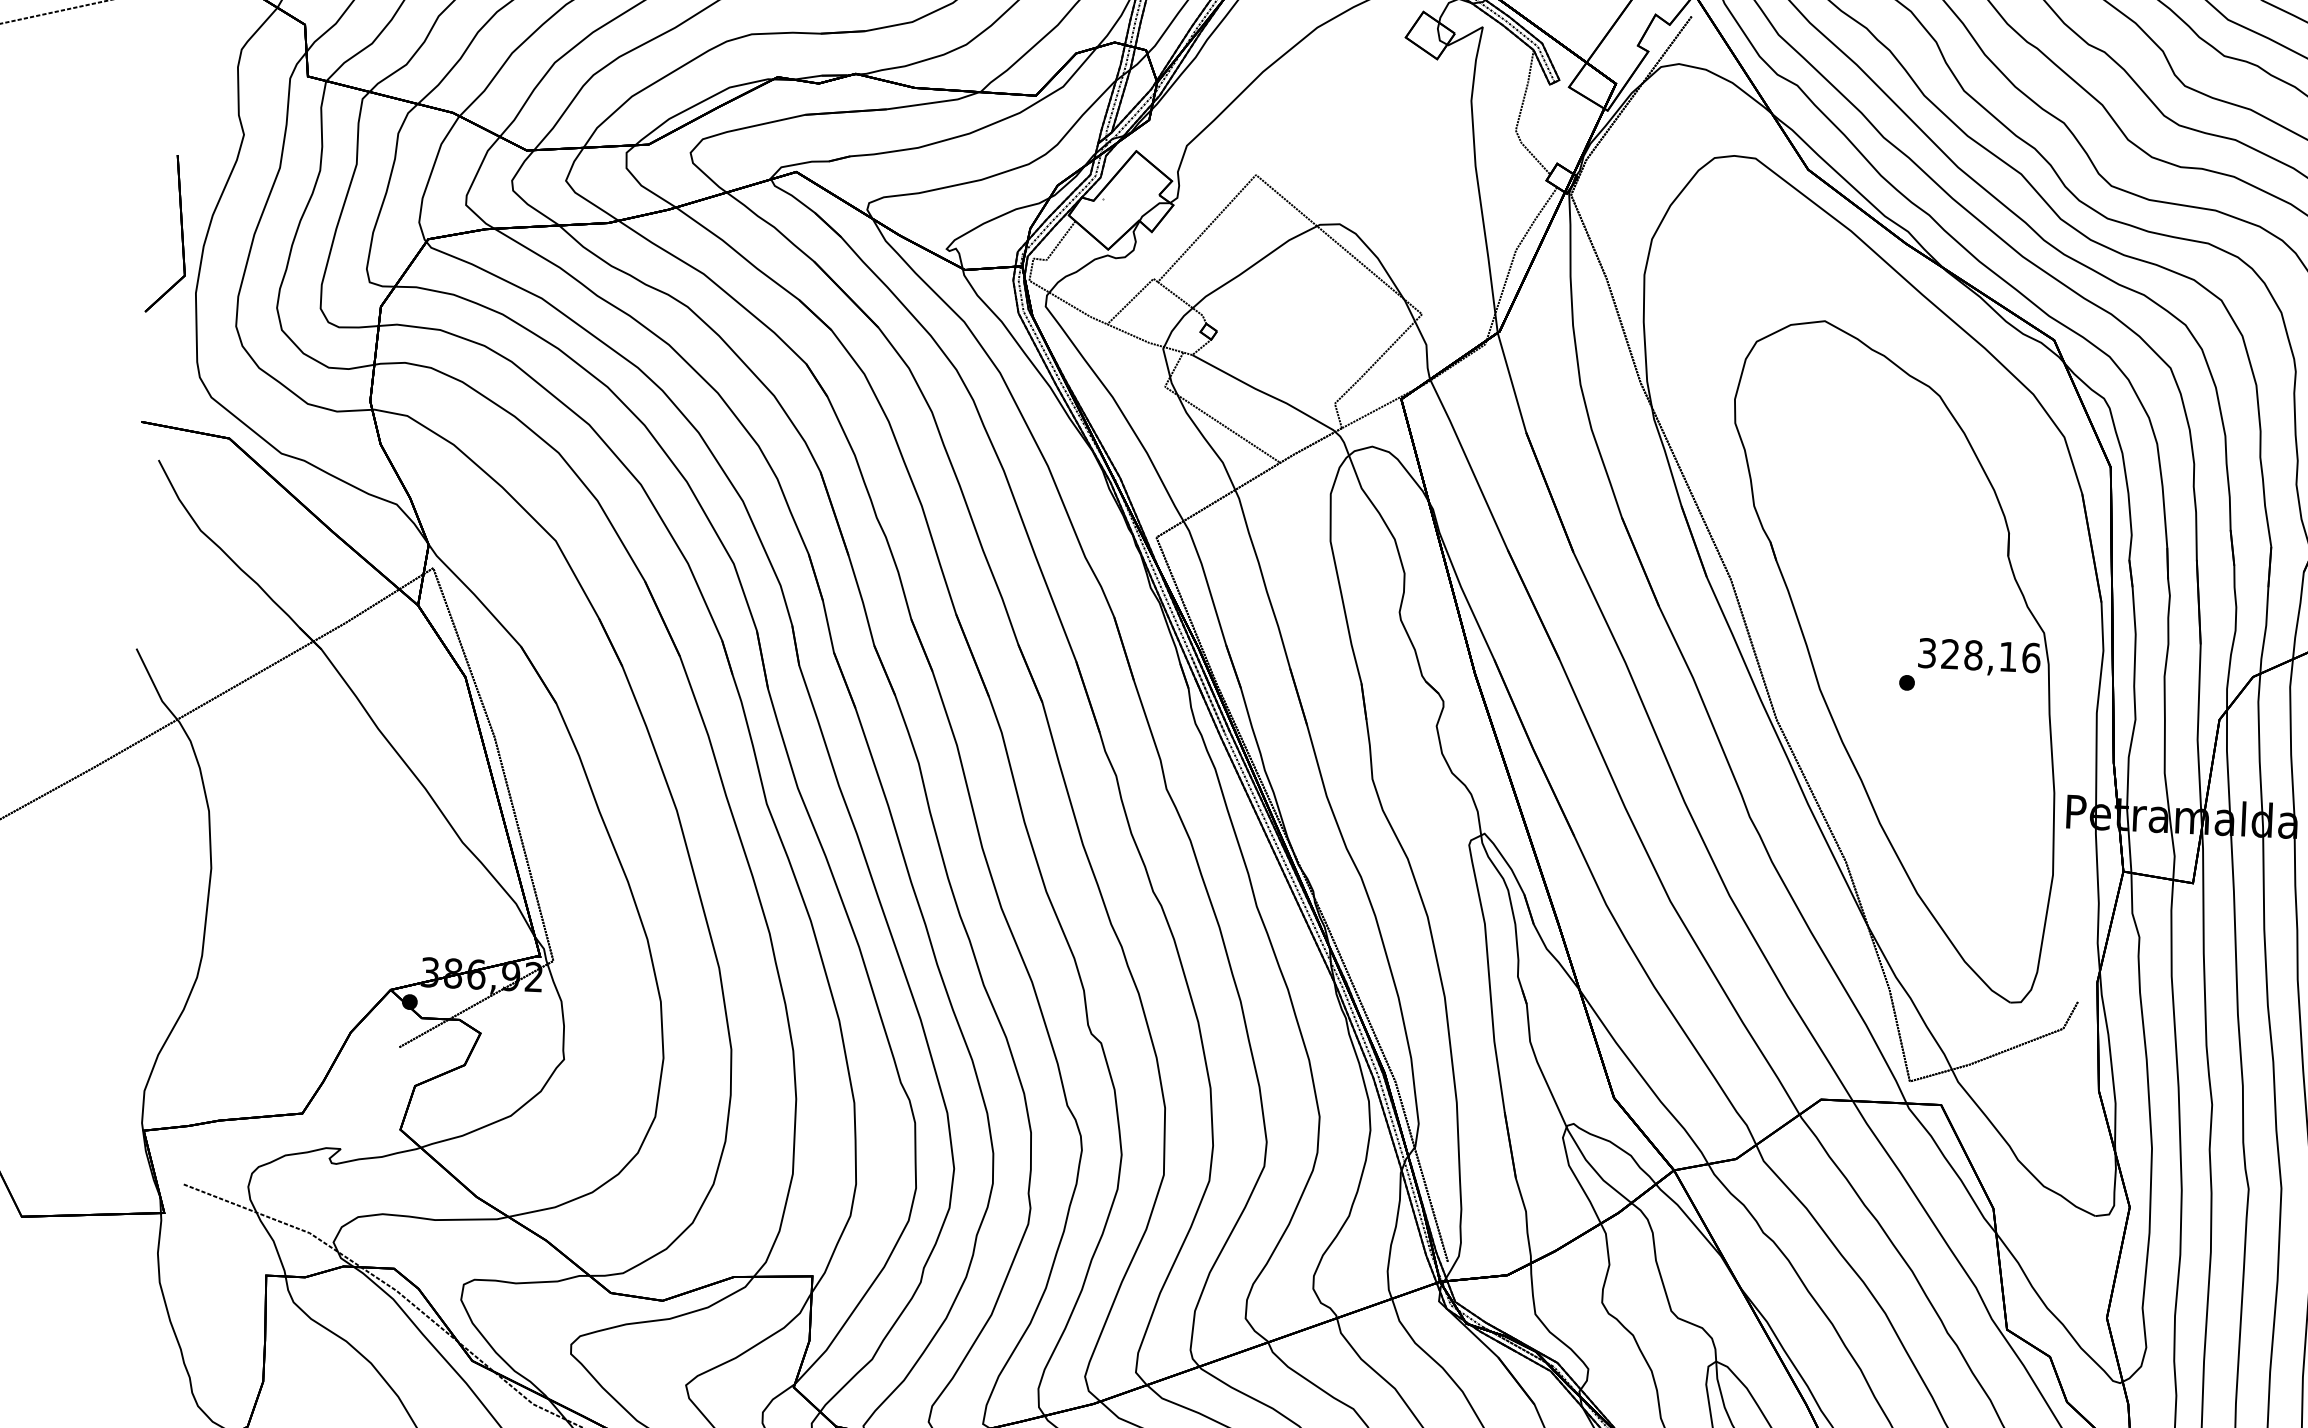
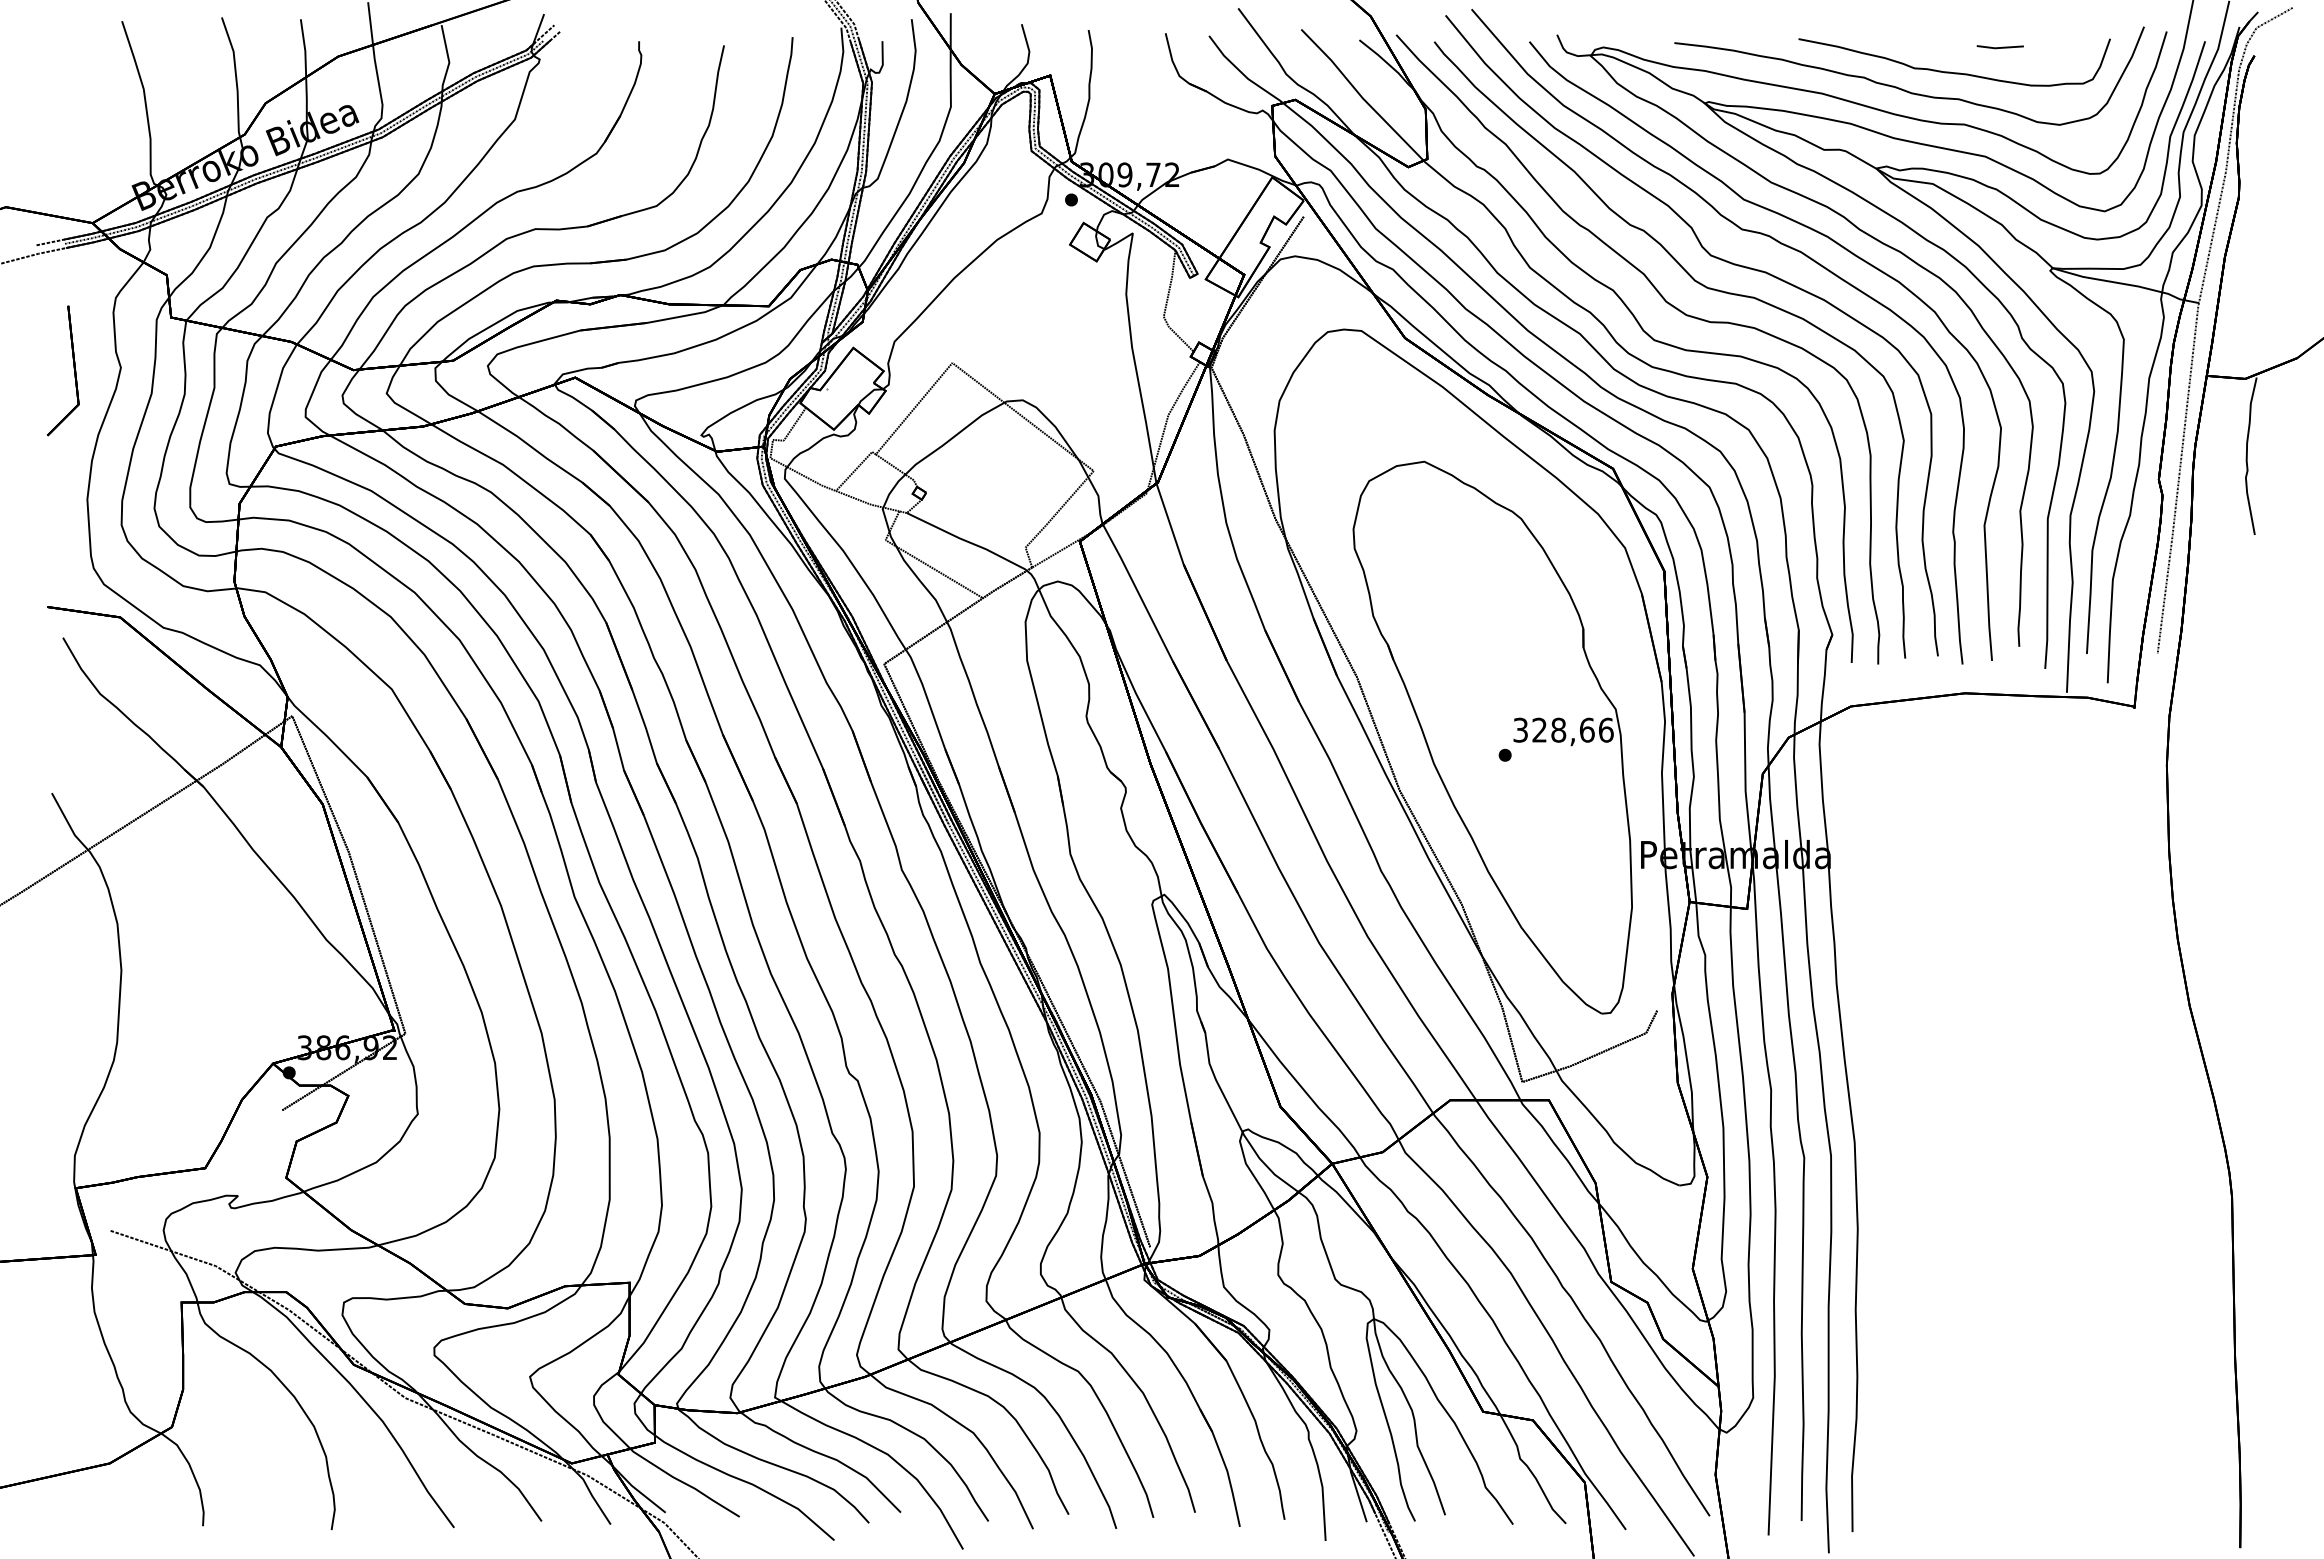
part: (180, 231) -> (73, 368), moved
text: (2007, 655) -> (1586, 729), 328,16 -> 328,66

